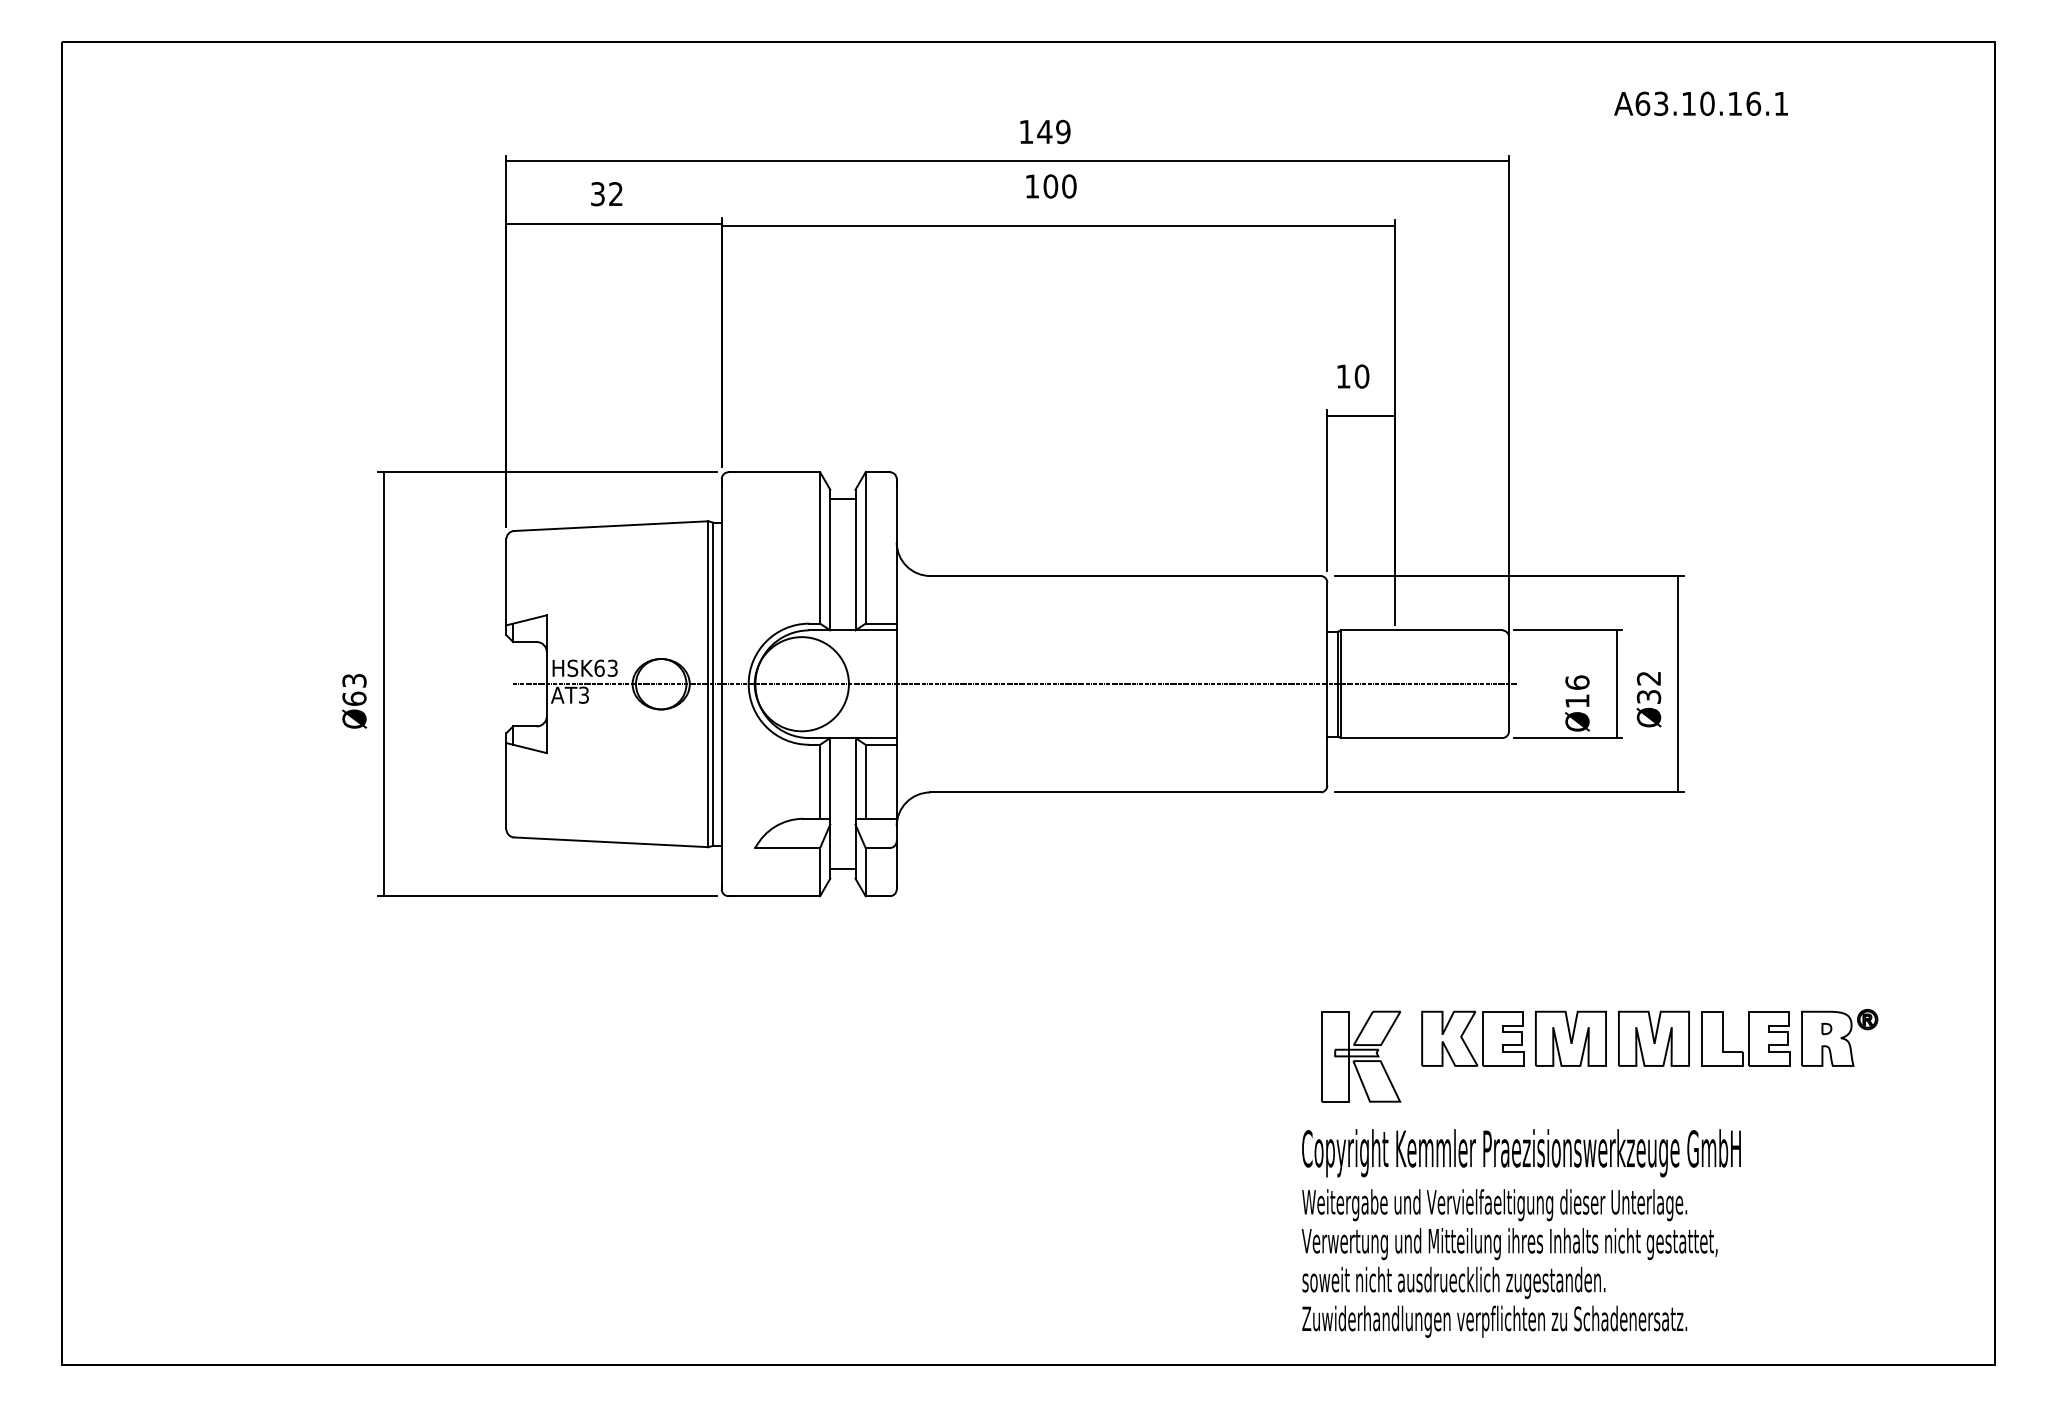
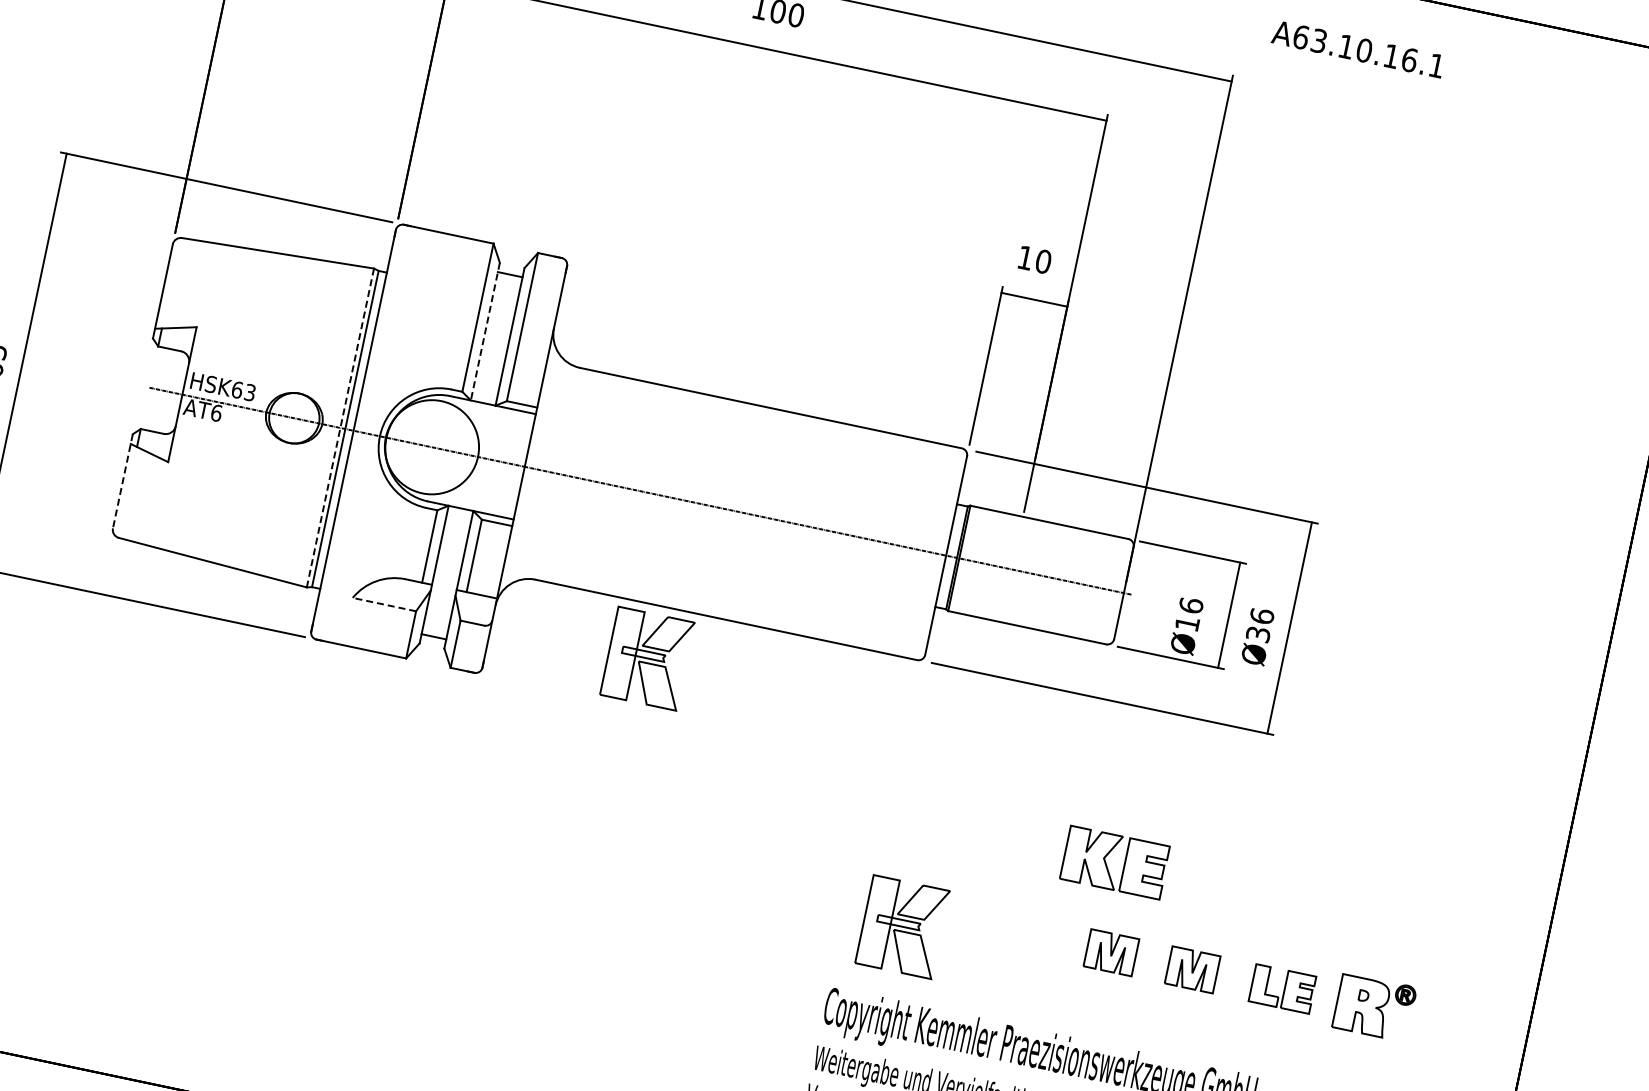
text: (1700, 103) -> (1357, 48), moved
line: (830, 560) -> (485, 332), solid -> dashed
text: (1648, 678) -> (1261, 616), Ø32 -> Ø36
line: (708, 684) -> (340, 428), solid -> dashed
text: (584, 694) -> (217, 412), AT3 -> AT6
line: (506, 781) -> (122, 481), solid -> dashed
part: (1056, 846) -> (647, 658), added
line: (787, 847) -> (384, 604), solid -> dashed
part: (1570, 1038) -> (1111, 952), size x0.7
part: (1653, 1038) -> (1192, 969), size x0.7
part: (1745, 1038) -> (1282, 988), size x0.7
part: (1465, 1042) -> (1107, 864), moved

